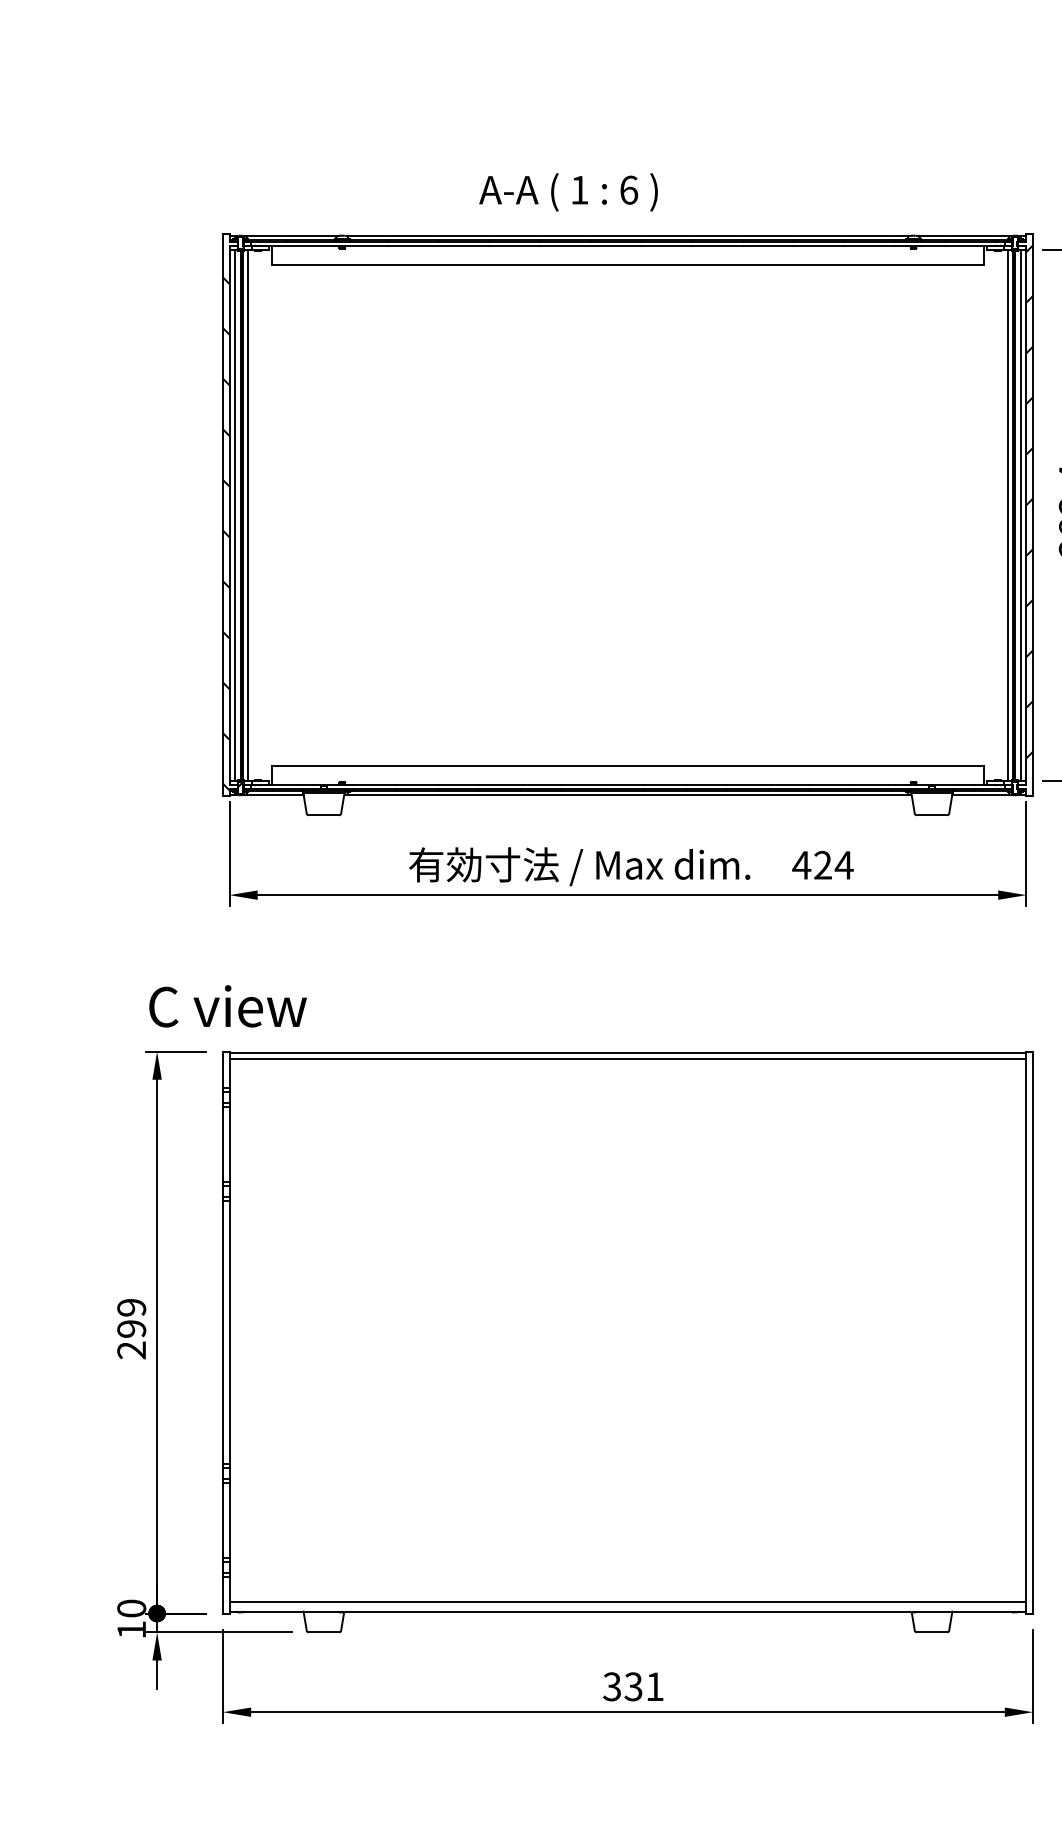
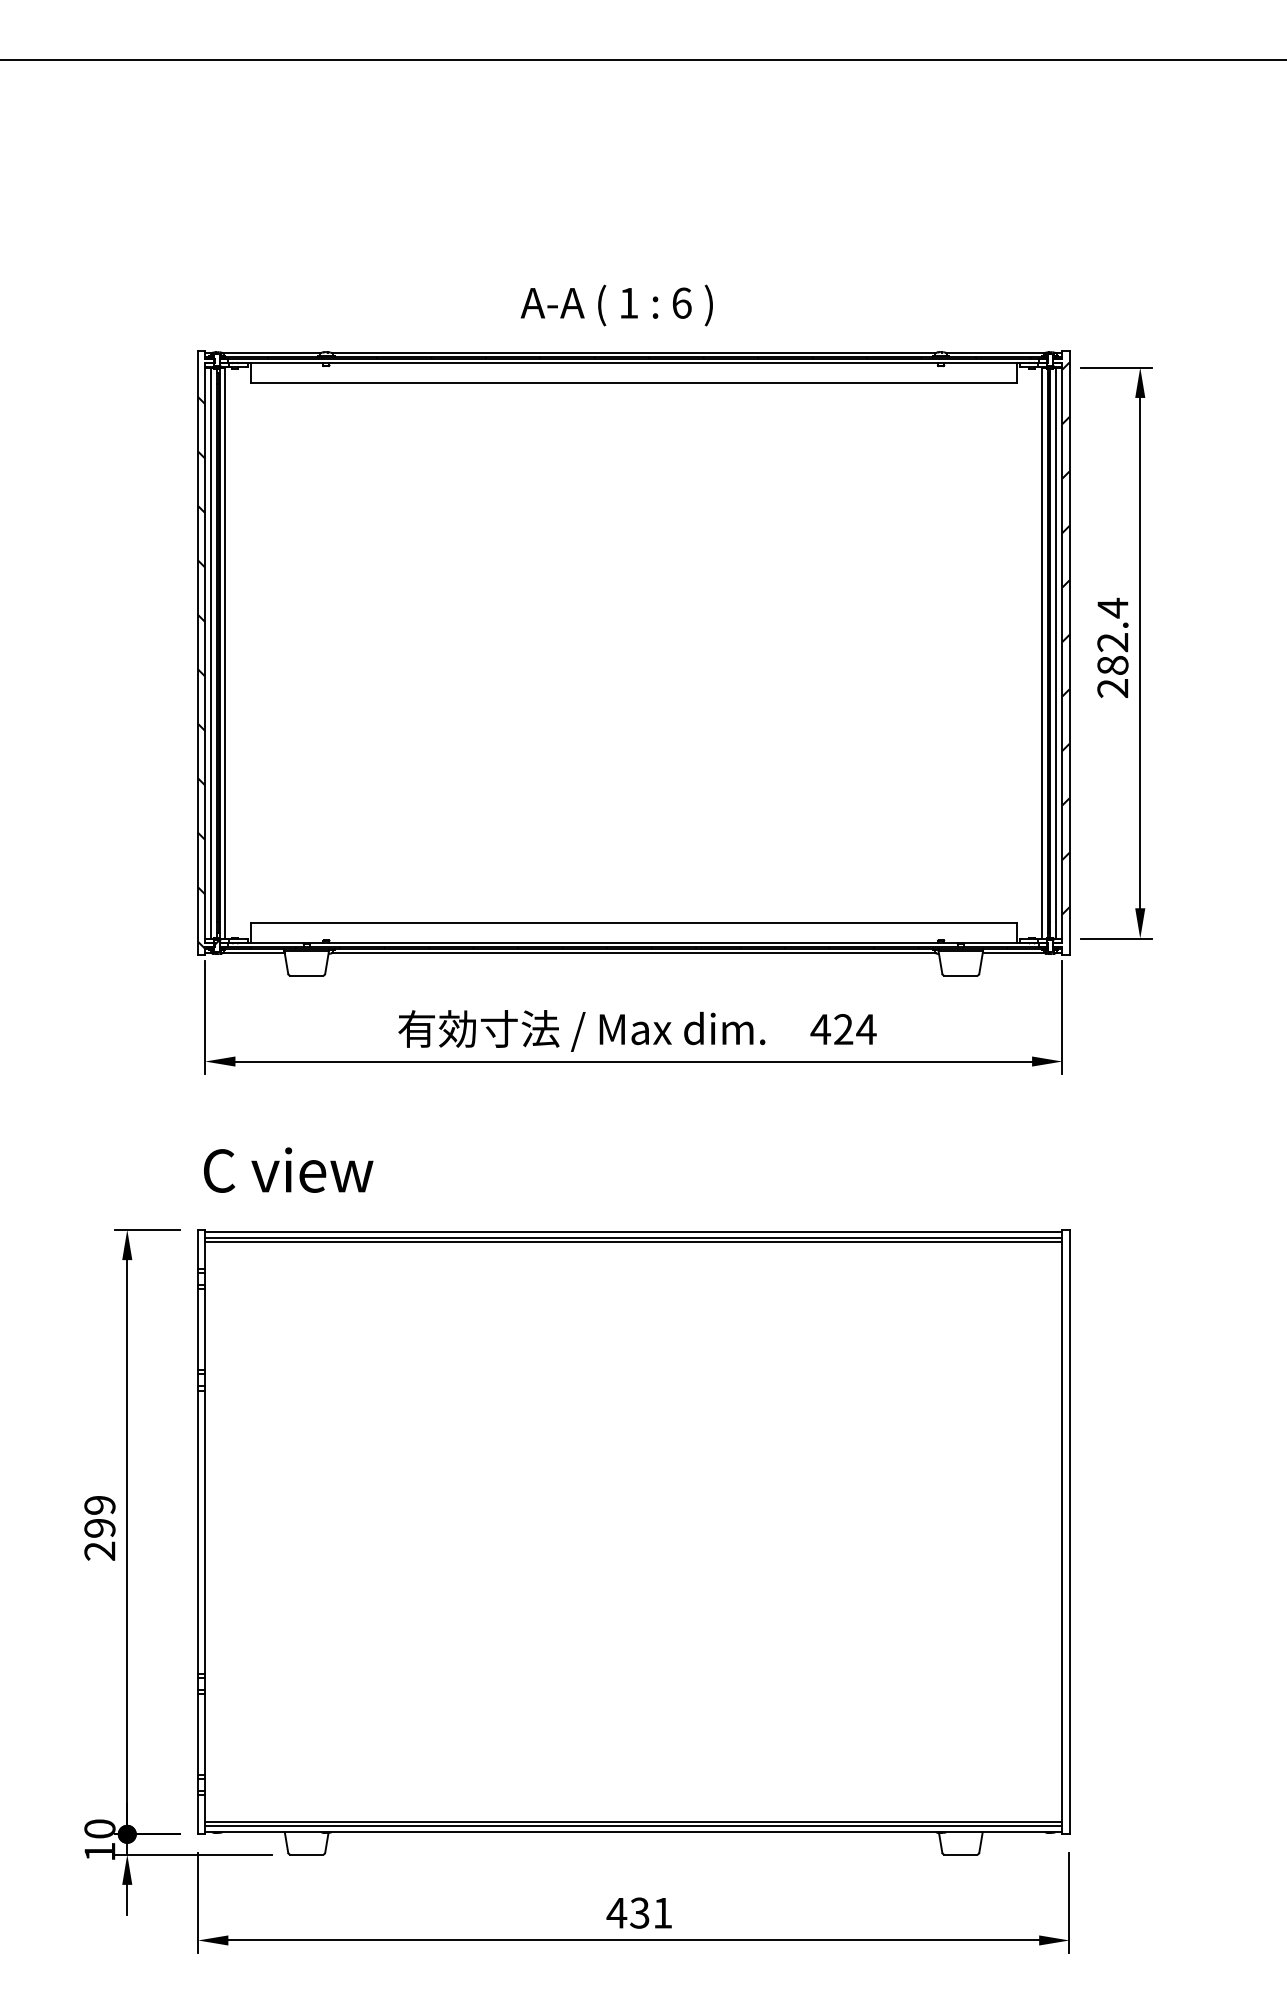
text: (568, 192) -> (616, 305), moved
text: (227, 1005) -> (288, 1169), moved
line: (627, 1062) -> (633, 1241), added
line: (627, 1606) -> (633, 1826), added
text: (611, 1686) -> (616, 1912), 331 -> 431

